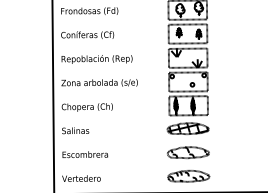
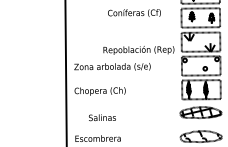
text: (87, 34) -> (134, 12), moved
text: (96, 59) -> (138, 50), moved
text: (75, 130) -> (102, 117), moved

